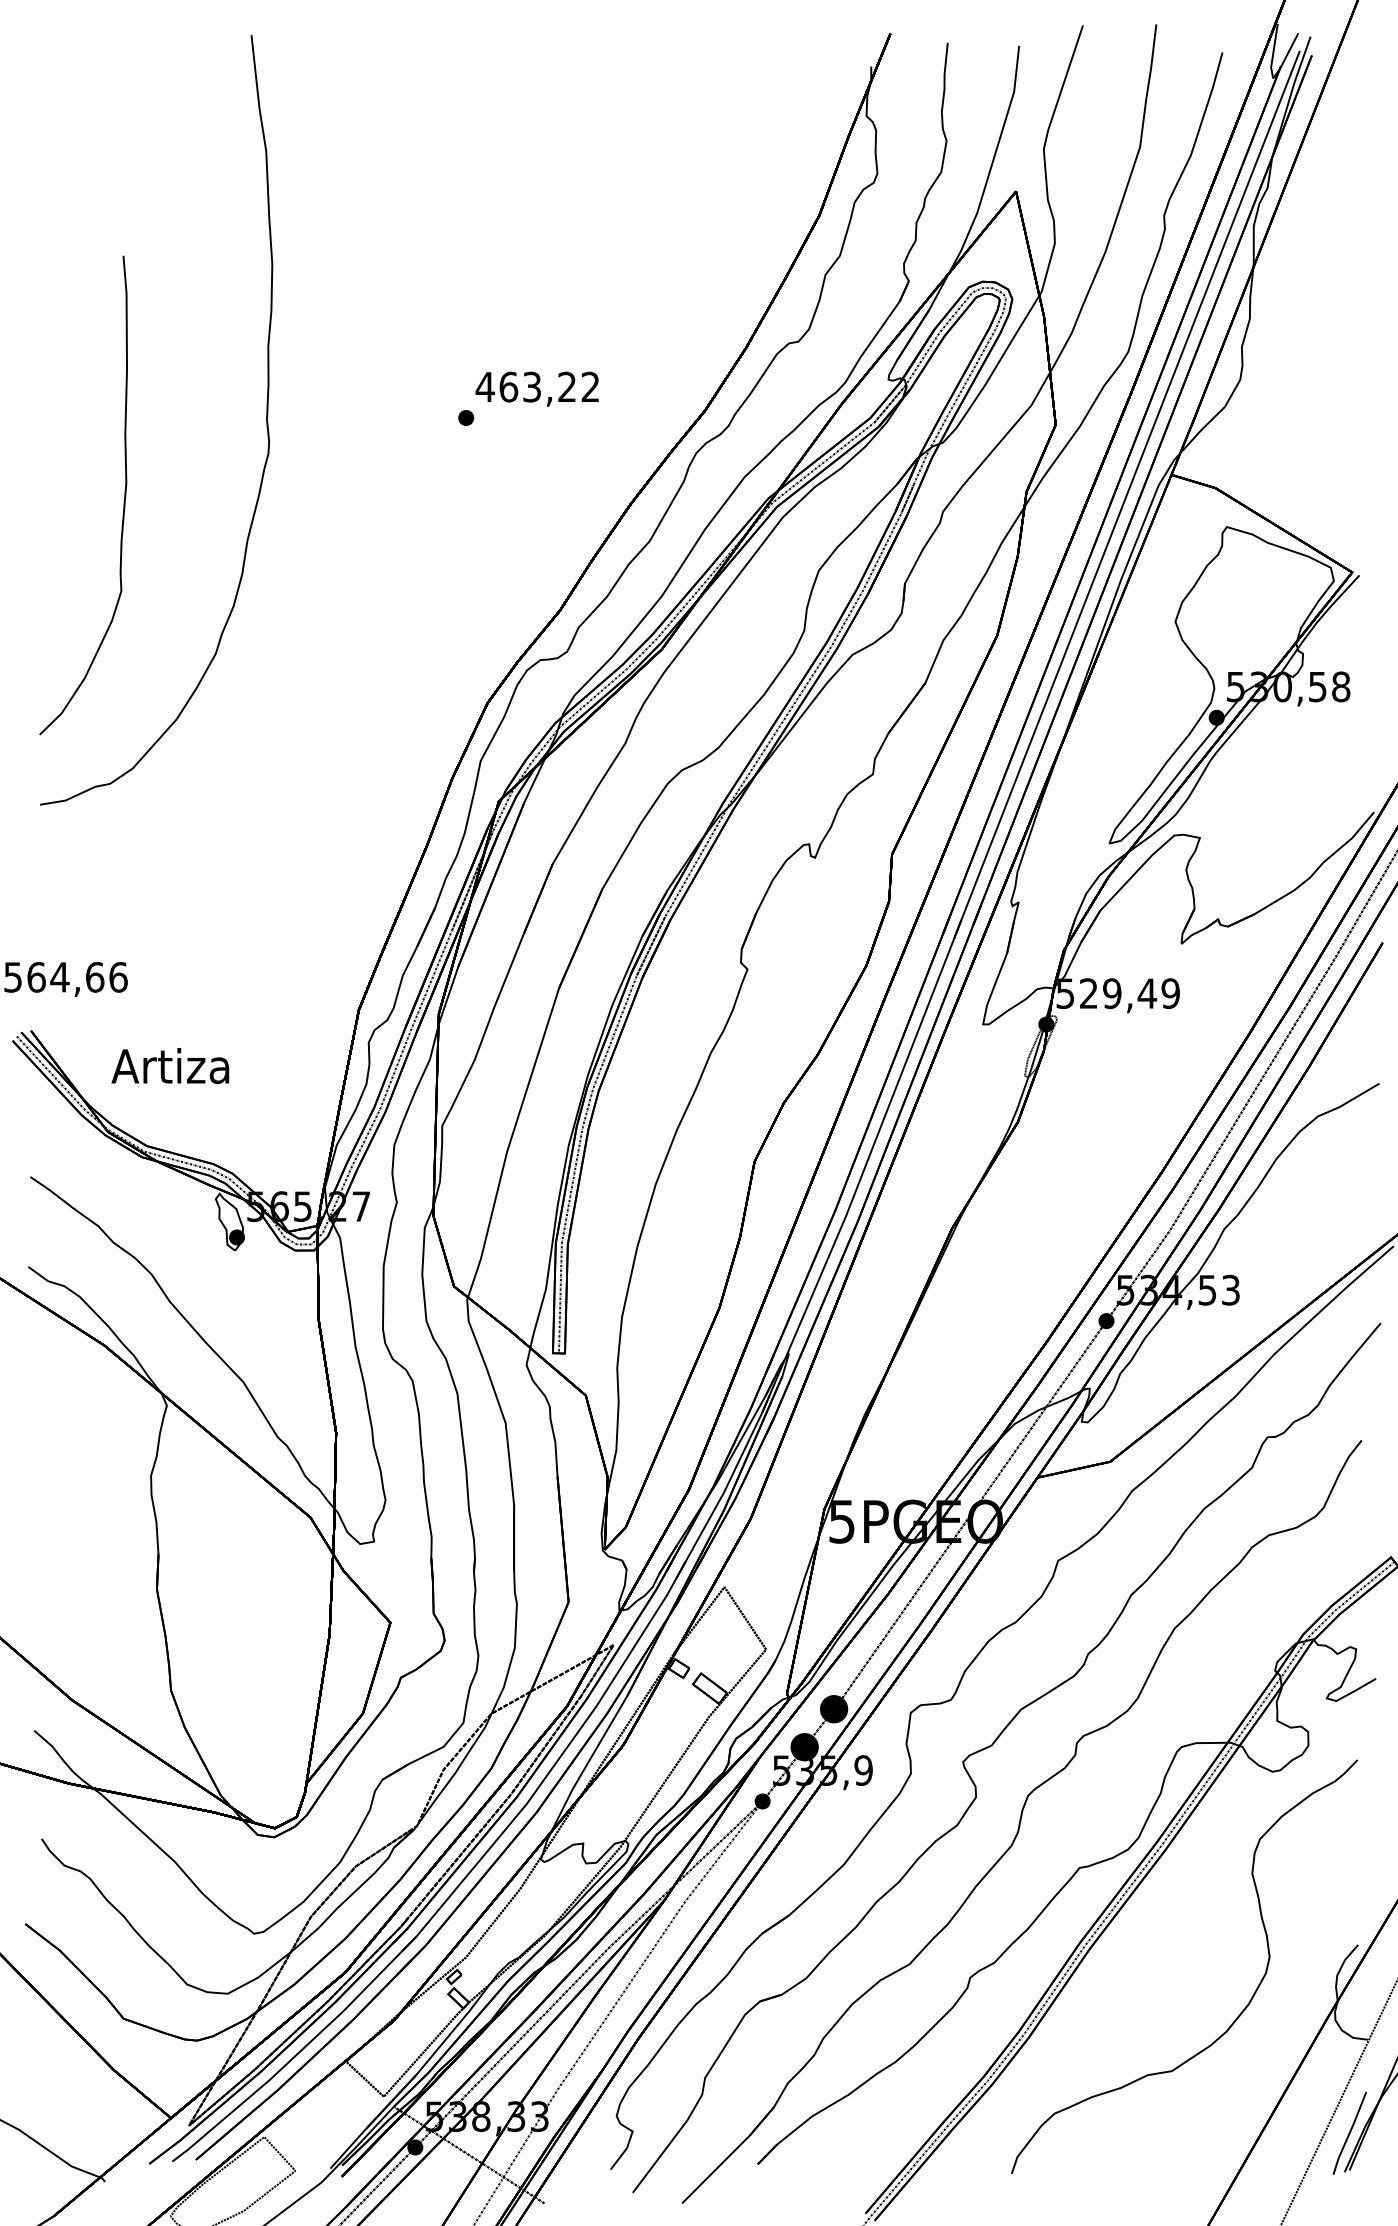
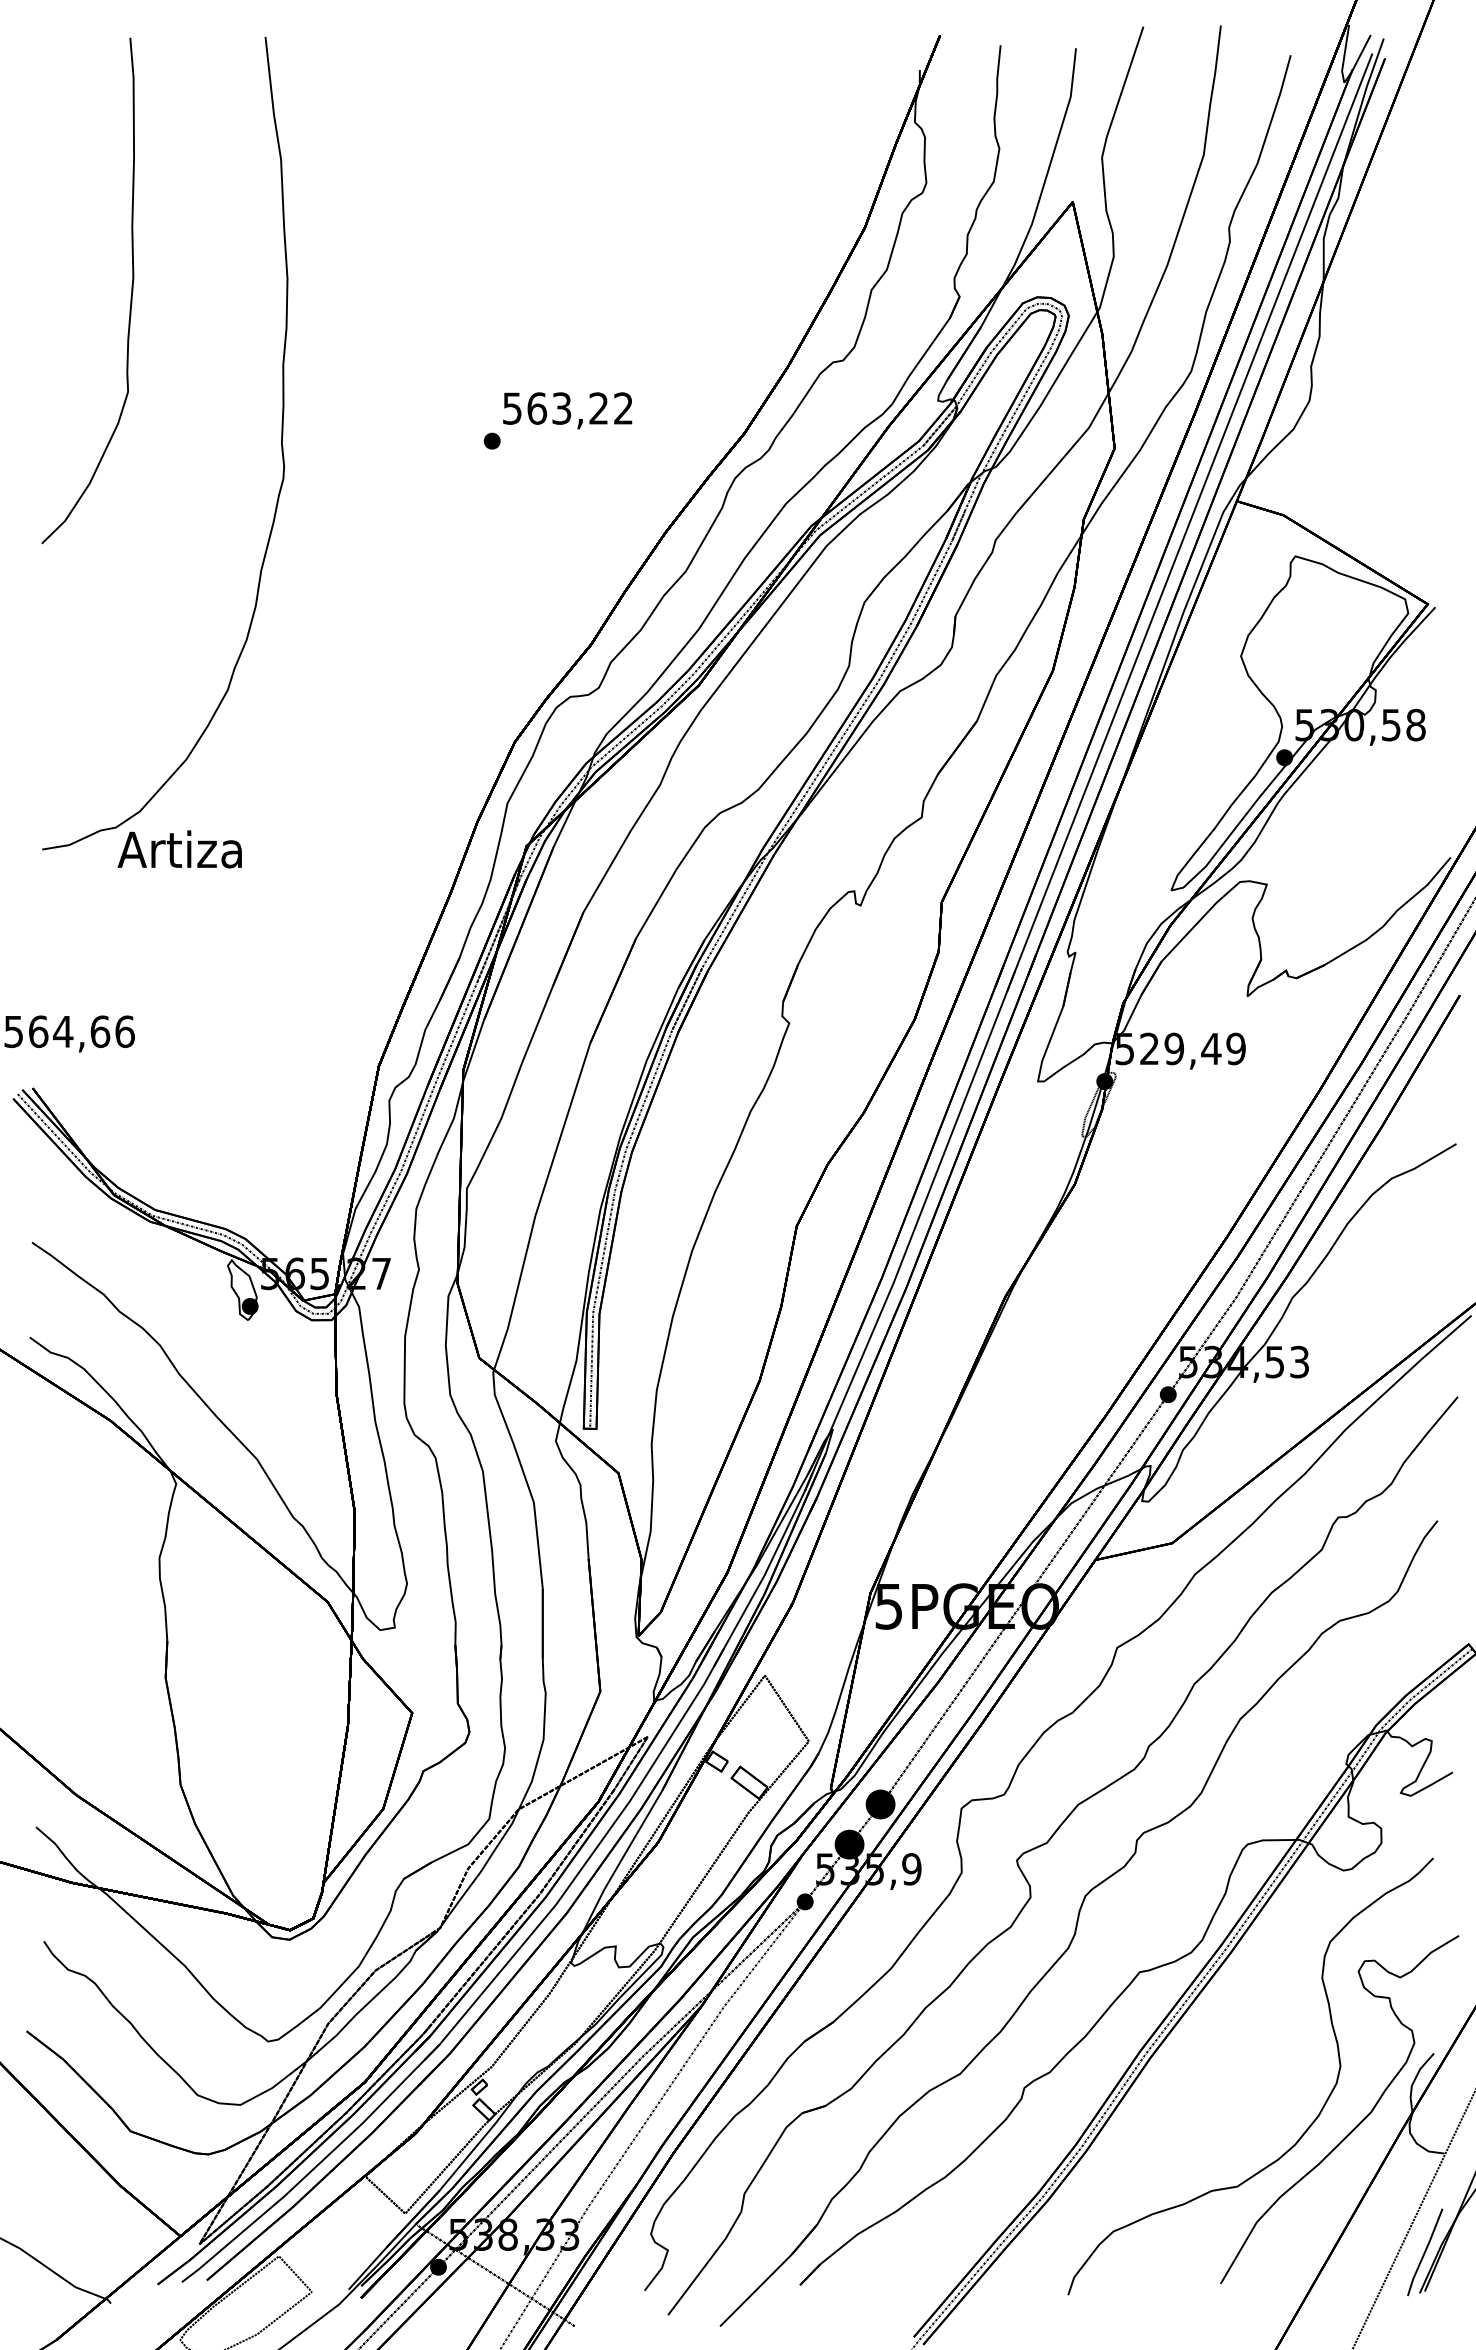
text: (485, 387) -> (512, 408), 463,22 -> 563,22
curve: (123, 500) -> (130, 296), moved
text: (170, 1066) -> (179, 849), moved
curve: (1284, 2013) -> (1356, 2125), added

